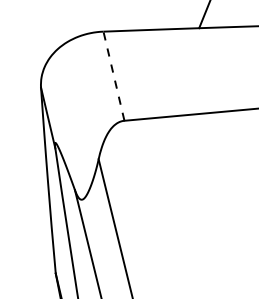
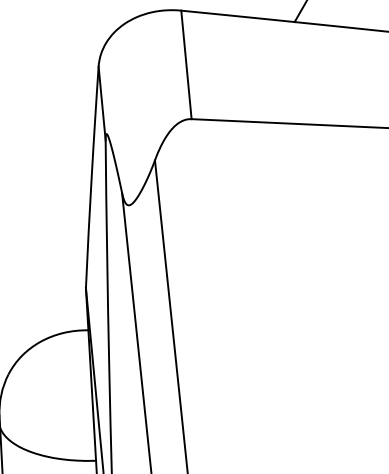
line: (113, 75) -> (186, 64), dashed -> solid

